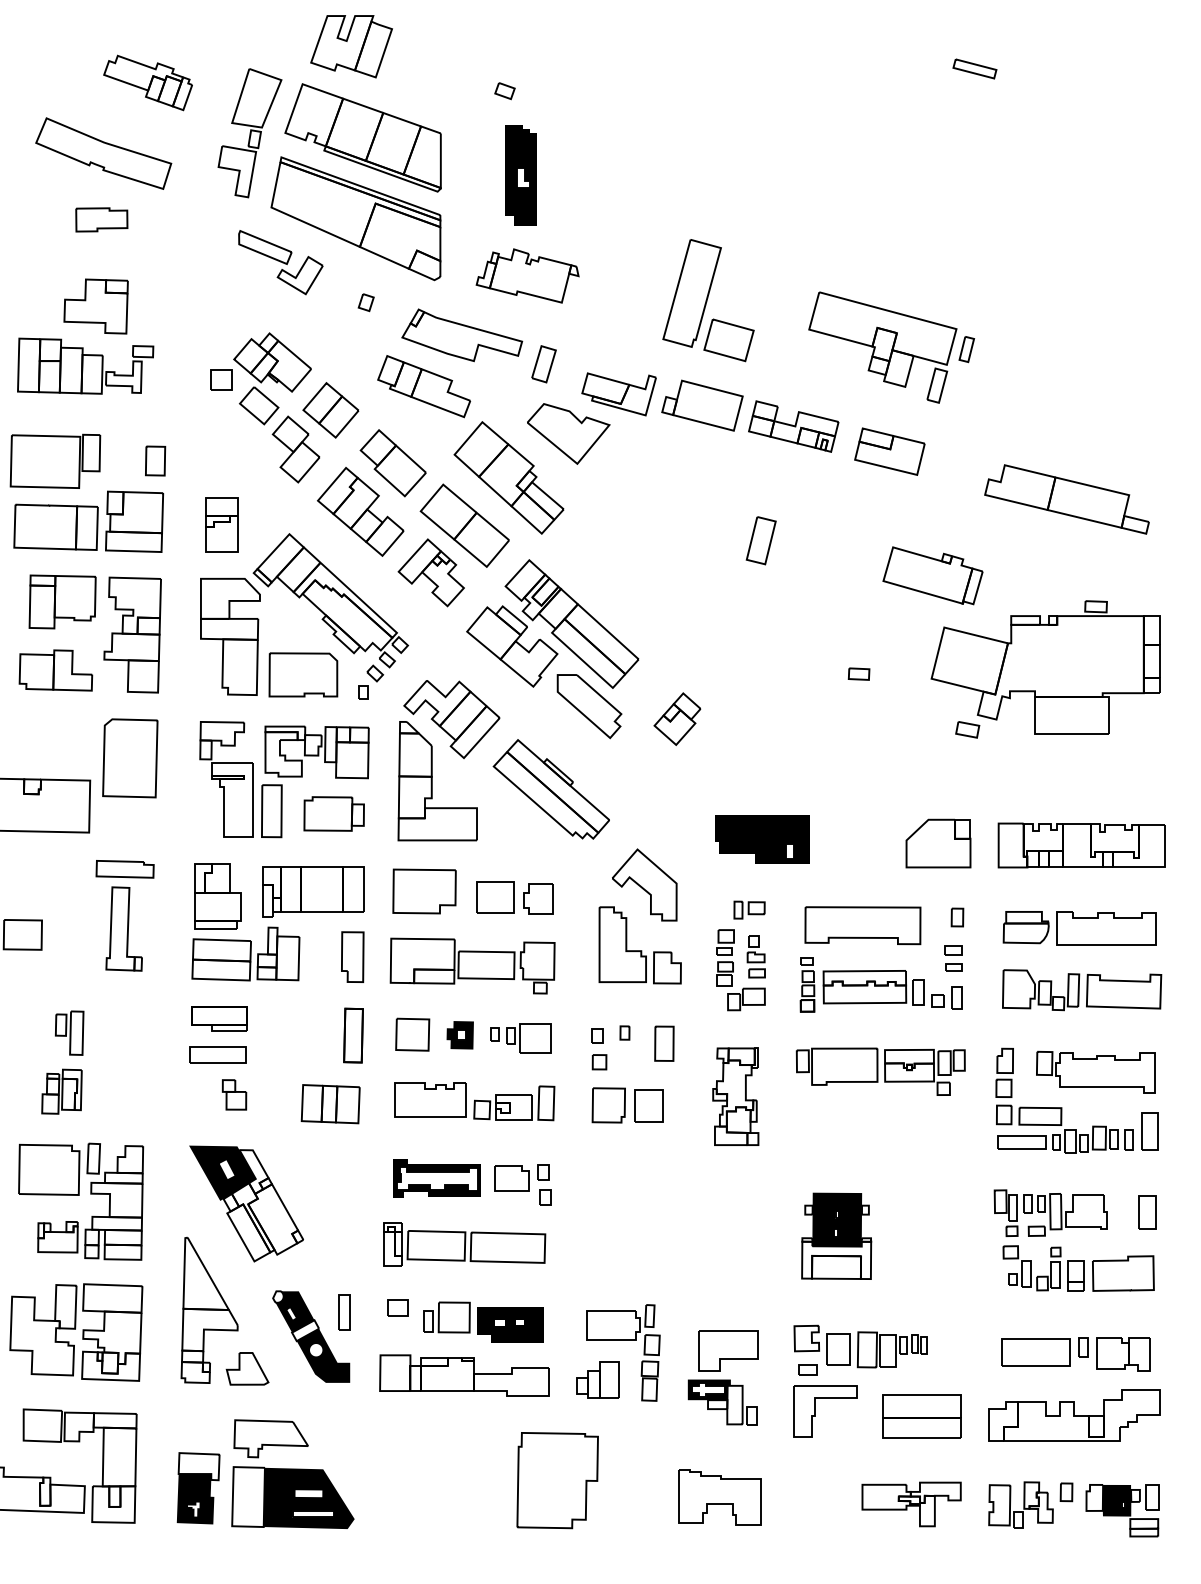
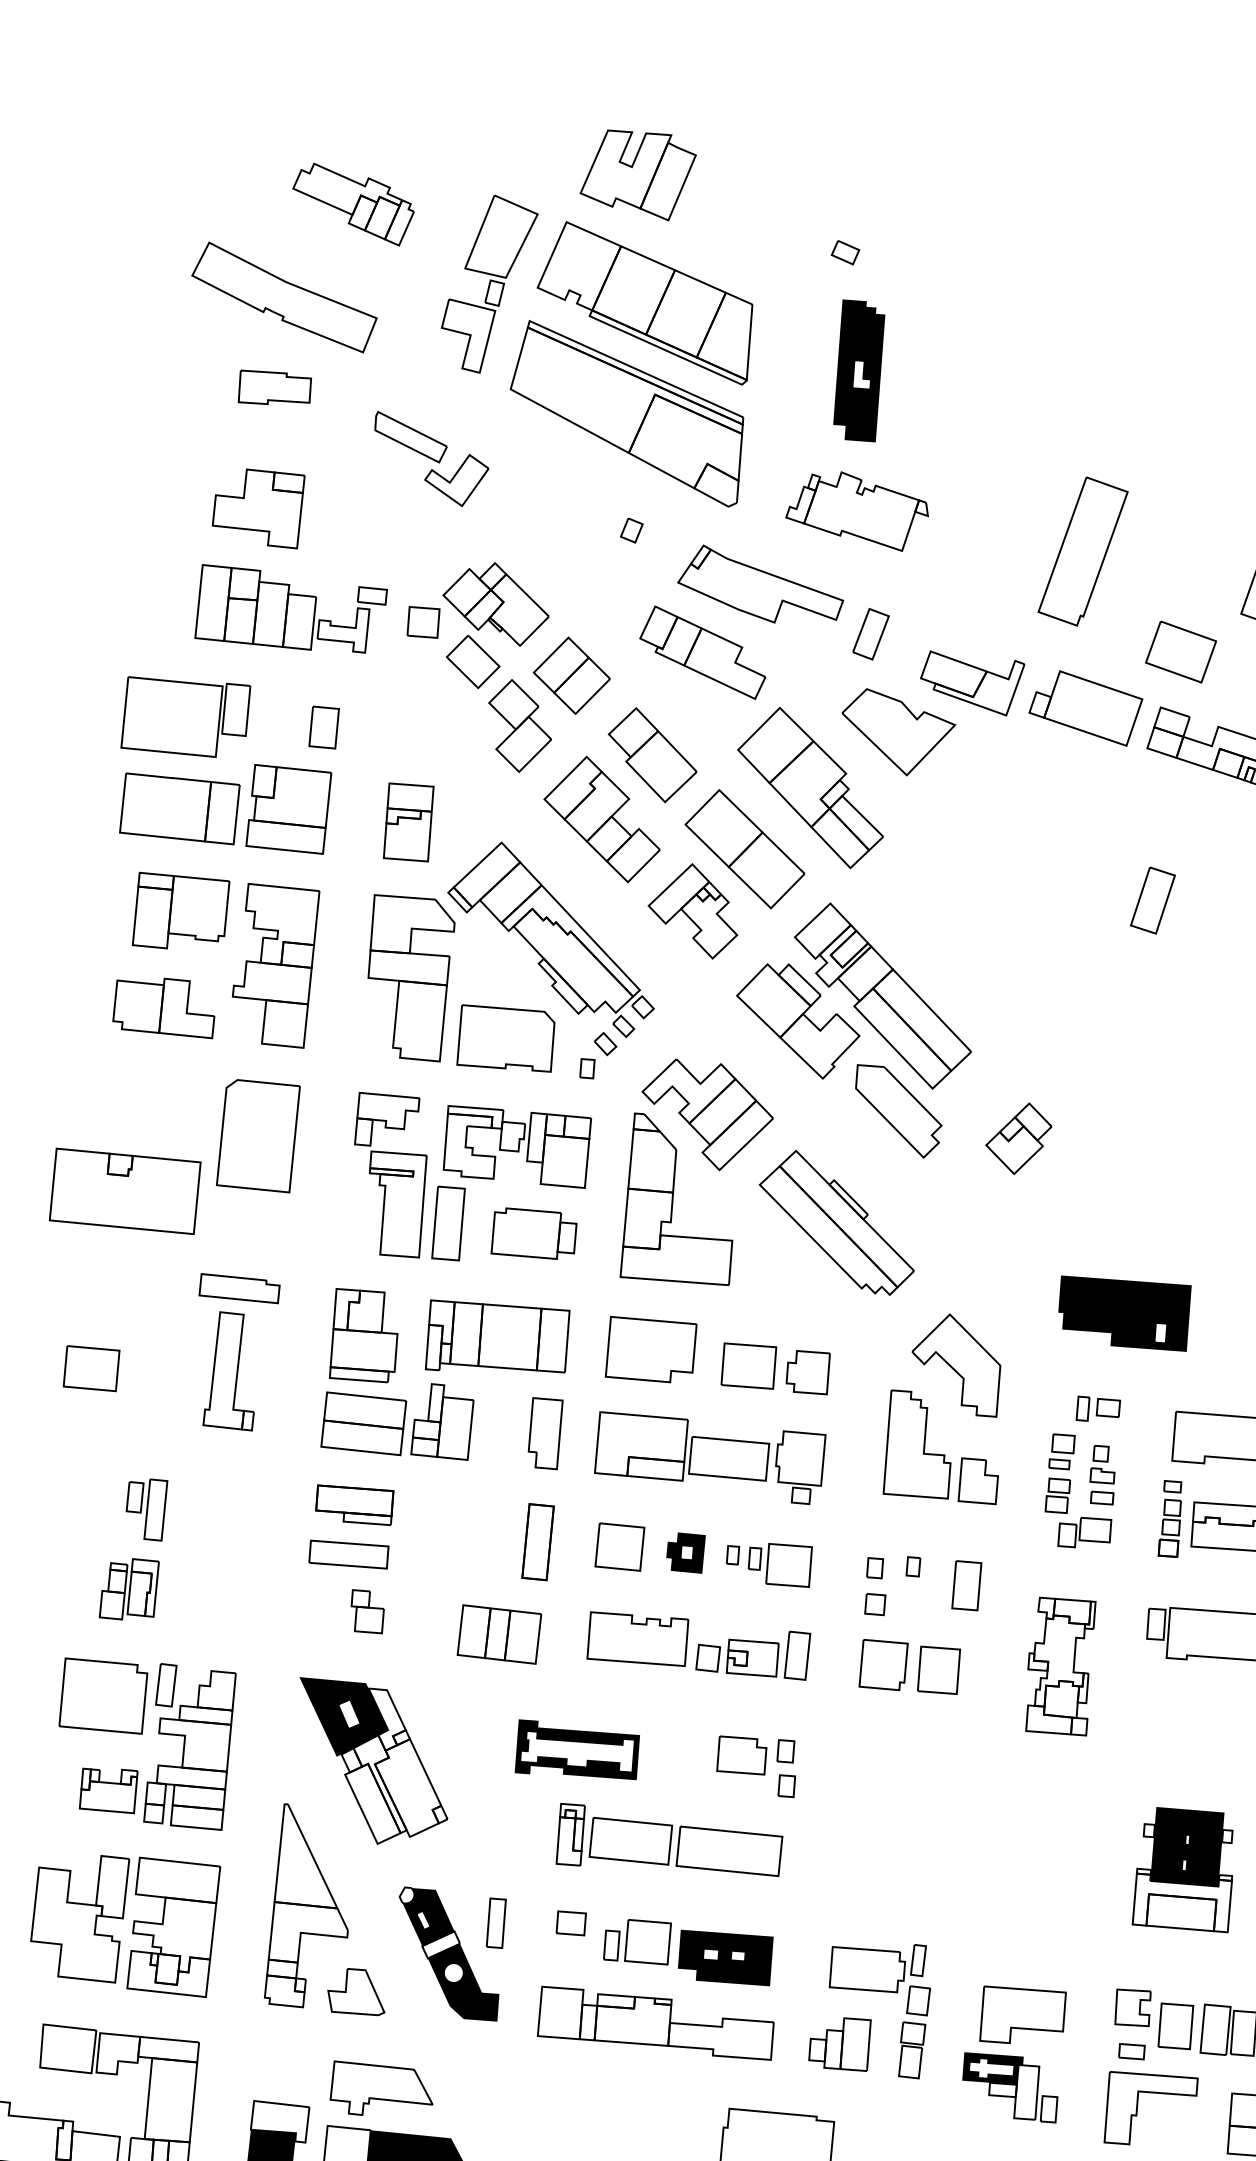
part: (280, 262) -> (430, 459), moved
part: (728, 340) -> (1180, 652), moved
part: (85, 365) -> (291, 609), moved
part: (436, 1178) -> (576, 1750), moved

